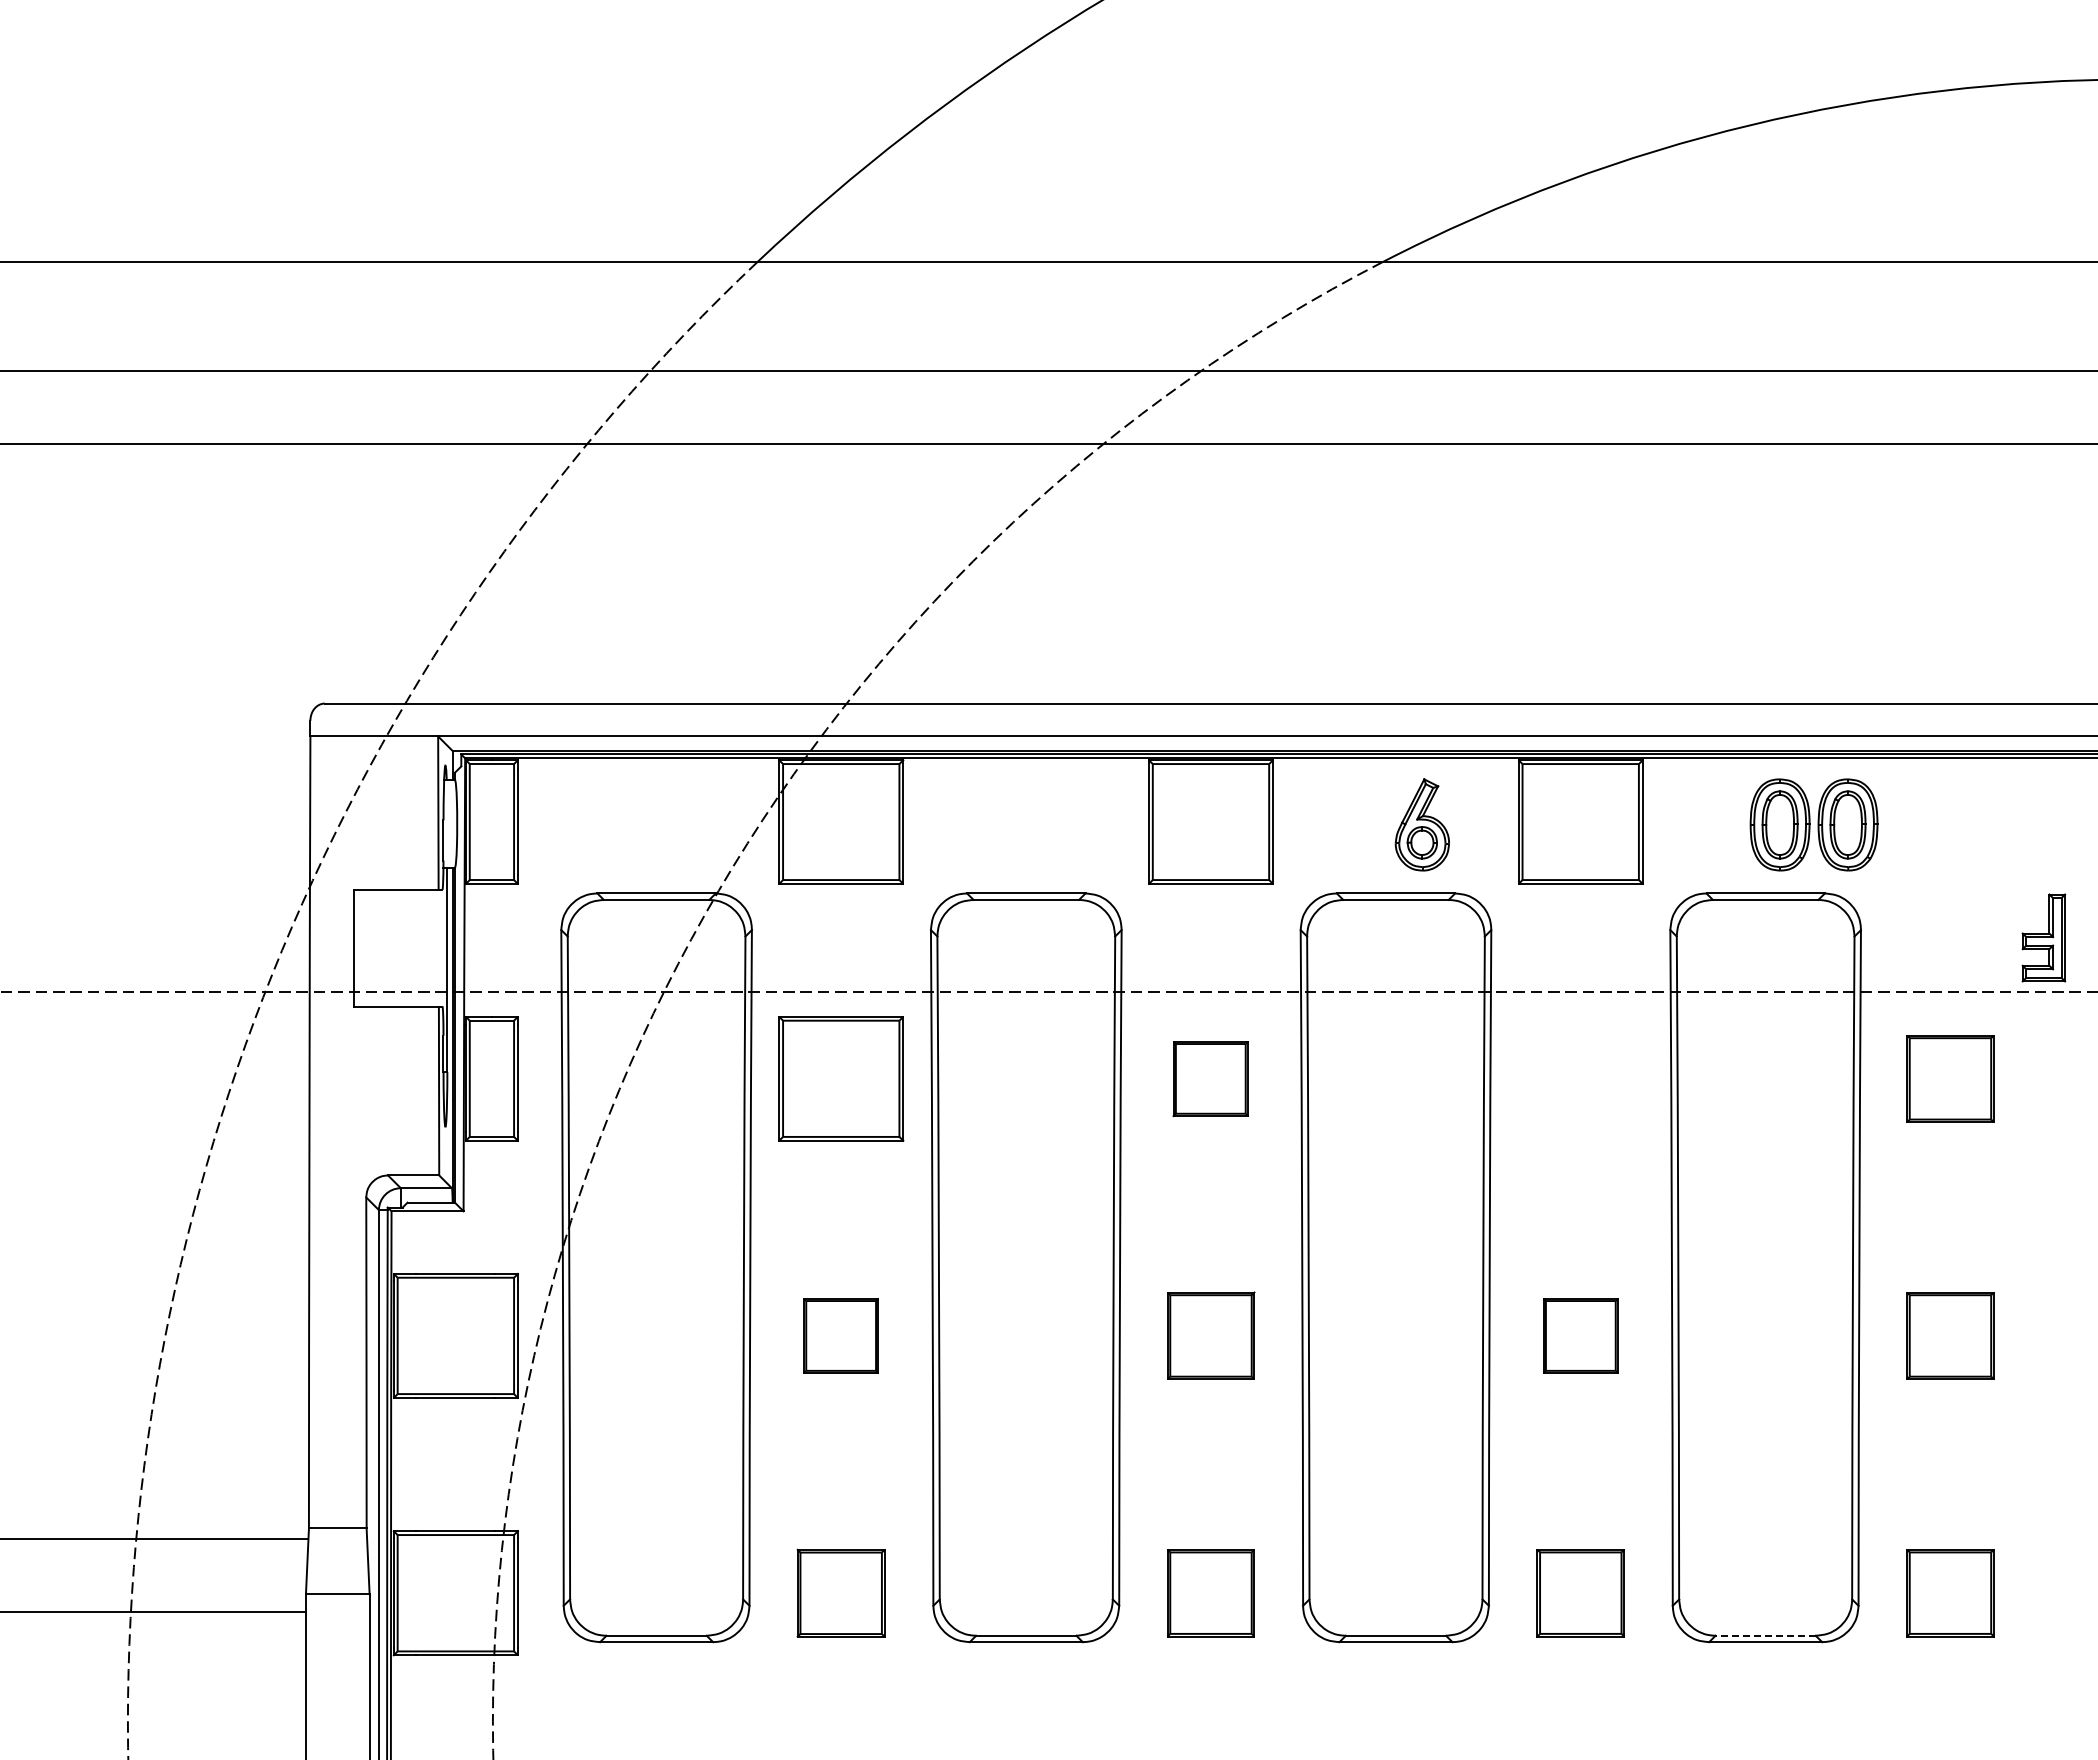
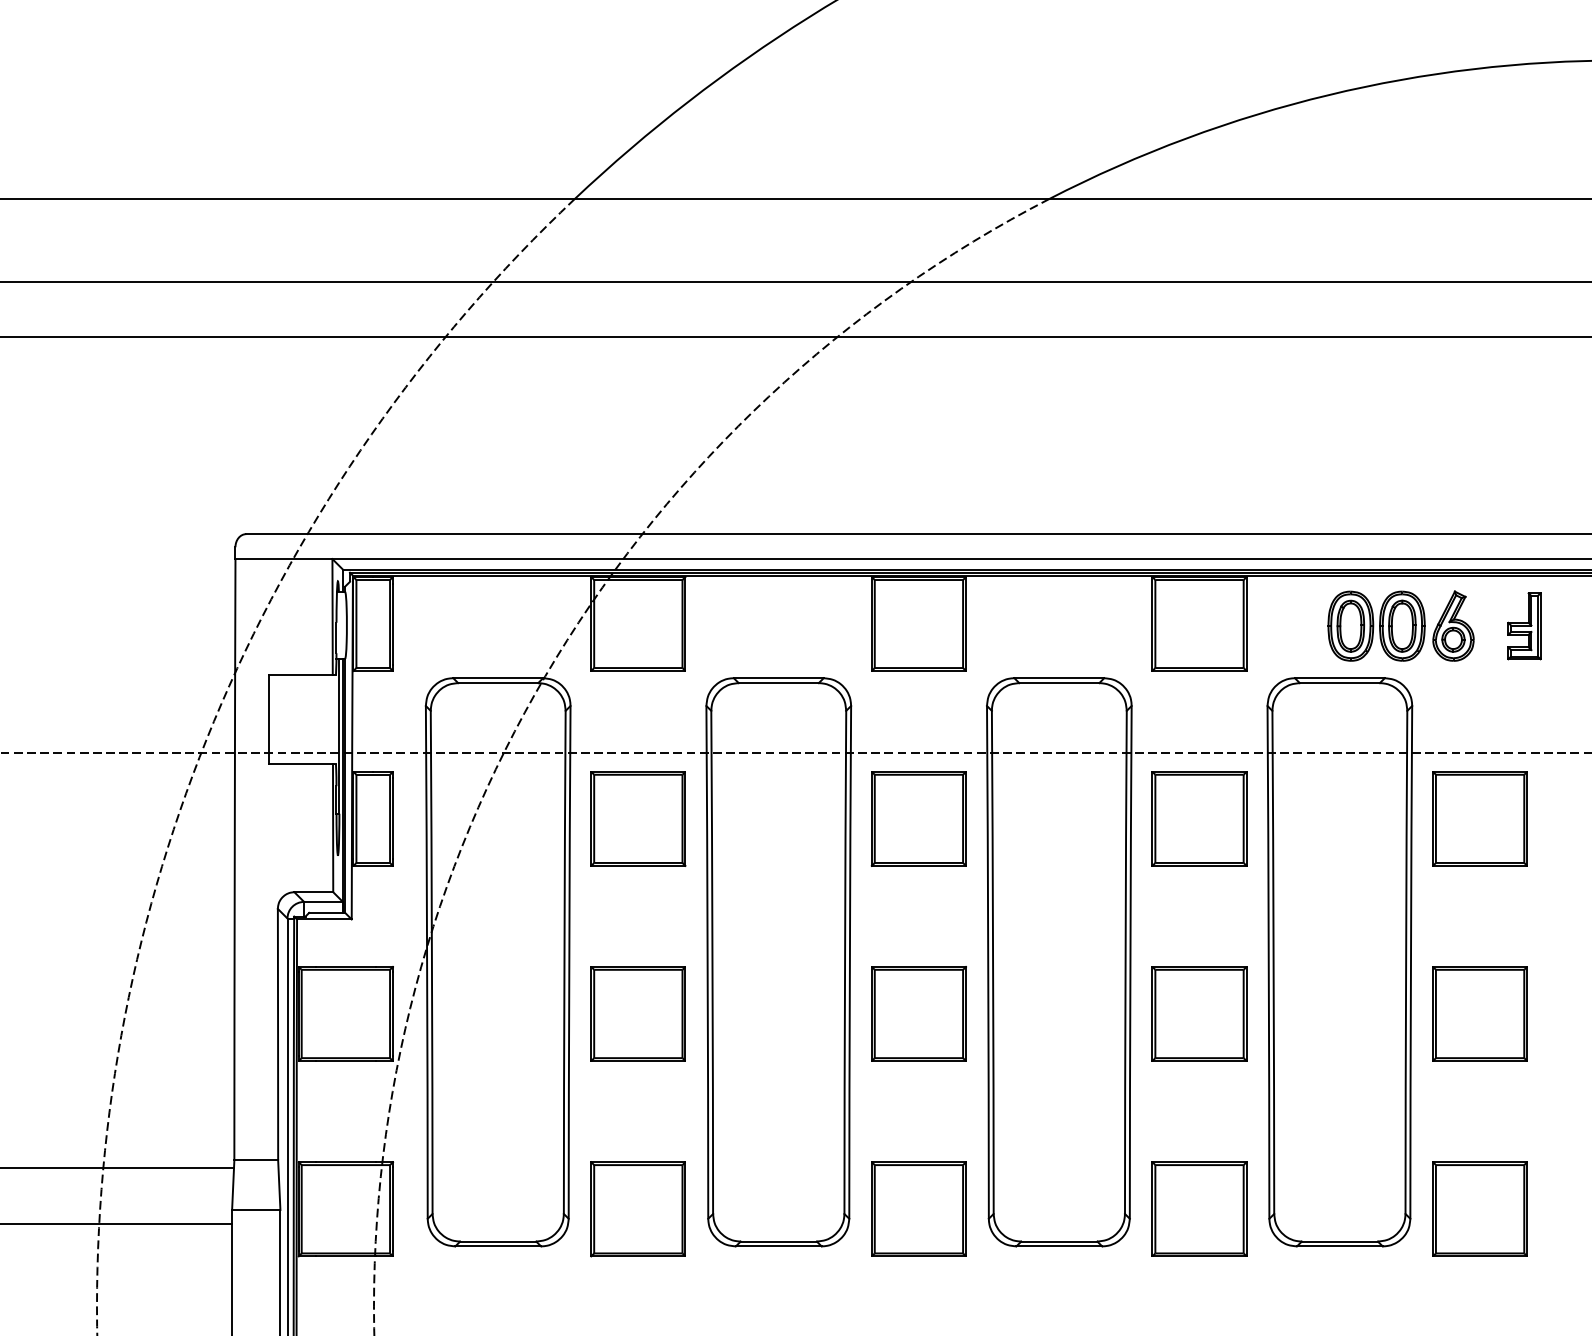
part: (1421, 824) -> (1452, 625), moved
part: (2043, 937) -> (1524, 625), moved
part: (1210, 1078) -> (918, 818), size x1.67
part: (1580, 1078) -> (1199, 818), added
part: (1950, 1078) -> (1480, 818), size x1.43
part: (840, 1335) -> (637, 1013), size x1.67
part: (1210, 1335) -> (918, 1013), size x1.43
part: (1580, 1335) -> (1199, 1013), size x1.67
part: (1950, 1335) -> (1480, 1013), size x1.43
part: (1210, 1592) -> (918, 1208), size x1.43
part: (1580, 1592) -> (1199, 1208), size x1.43
part: (1950, 1592) -> (1480, 1208), size x1.43
part: (840, 1593) -> (637, 1209), size x1.43
line: (1765, 1635) -> (1339, 1241), dashed -> solid

